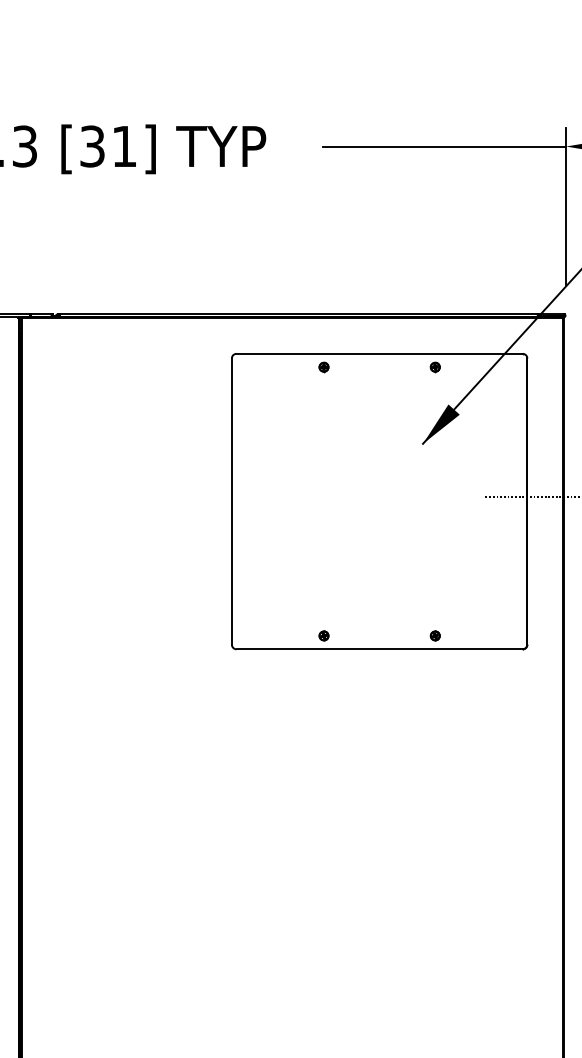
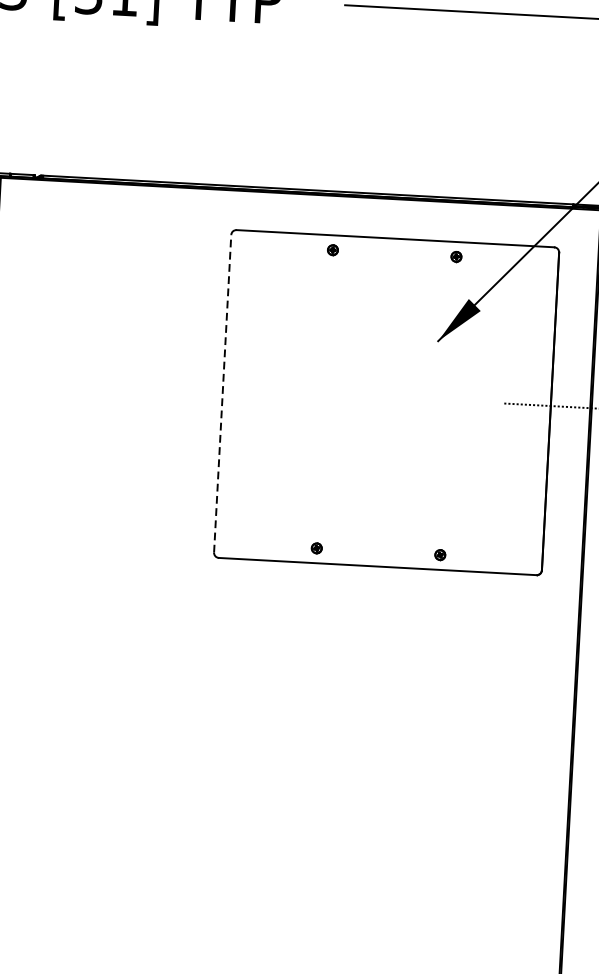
line: (231, 501) -> (222, 393), solid -> dashed

